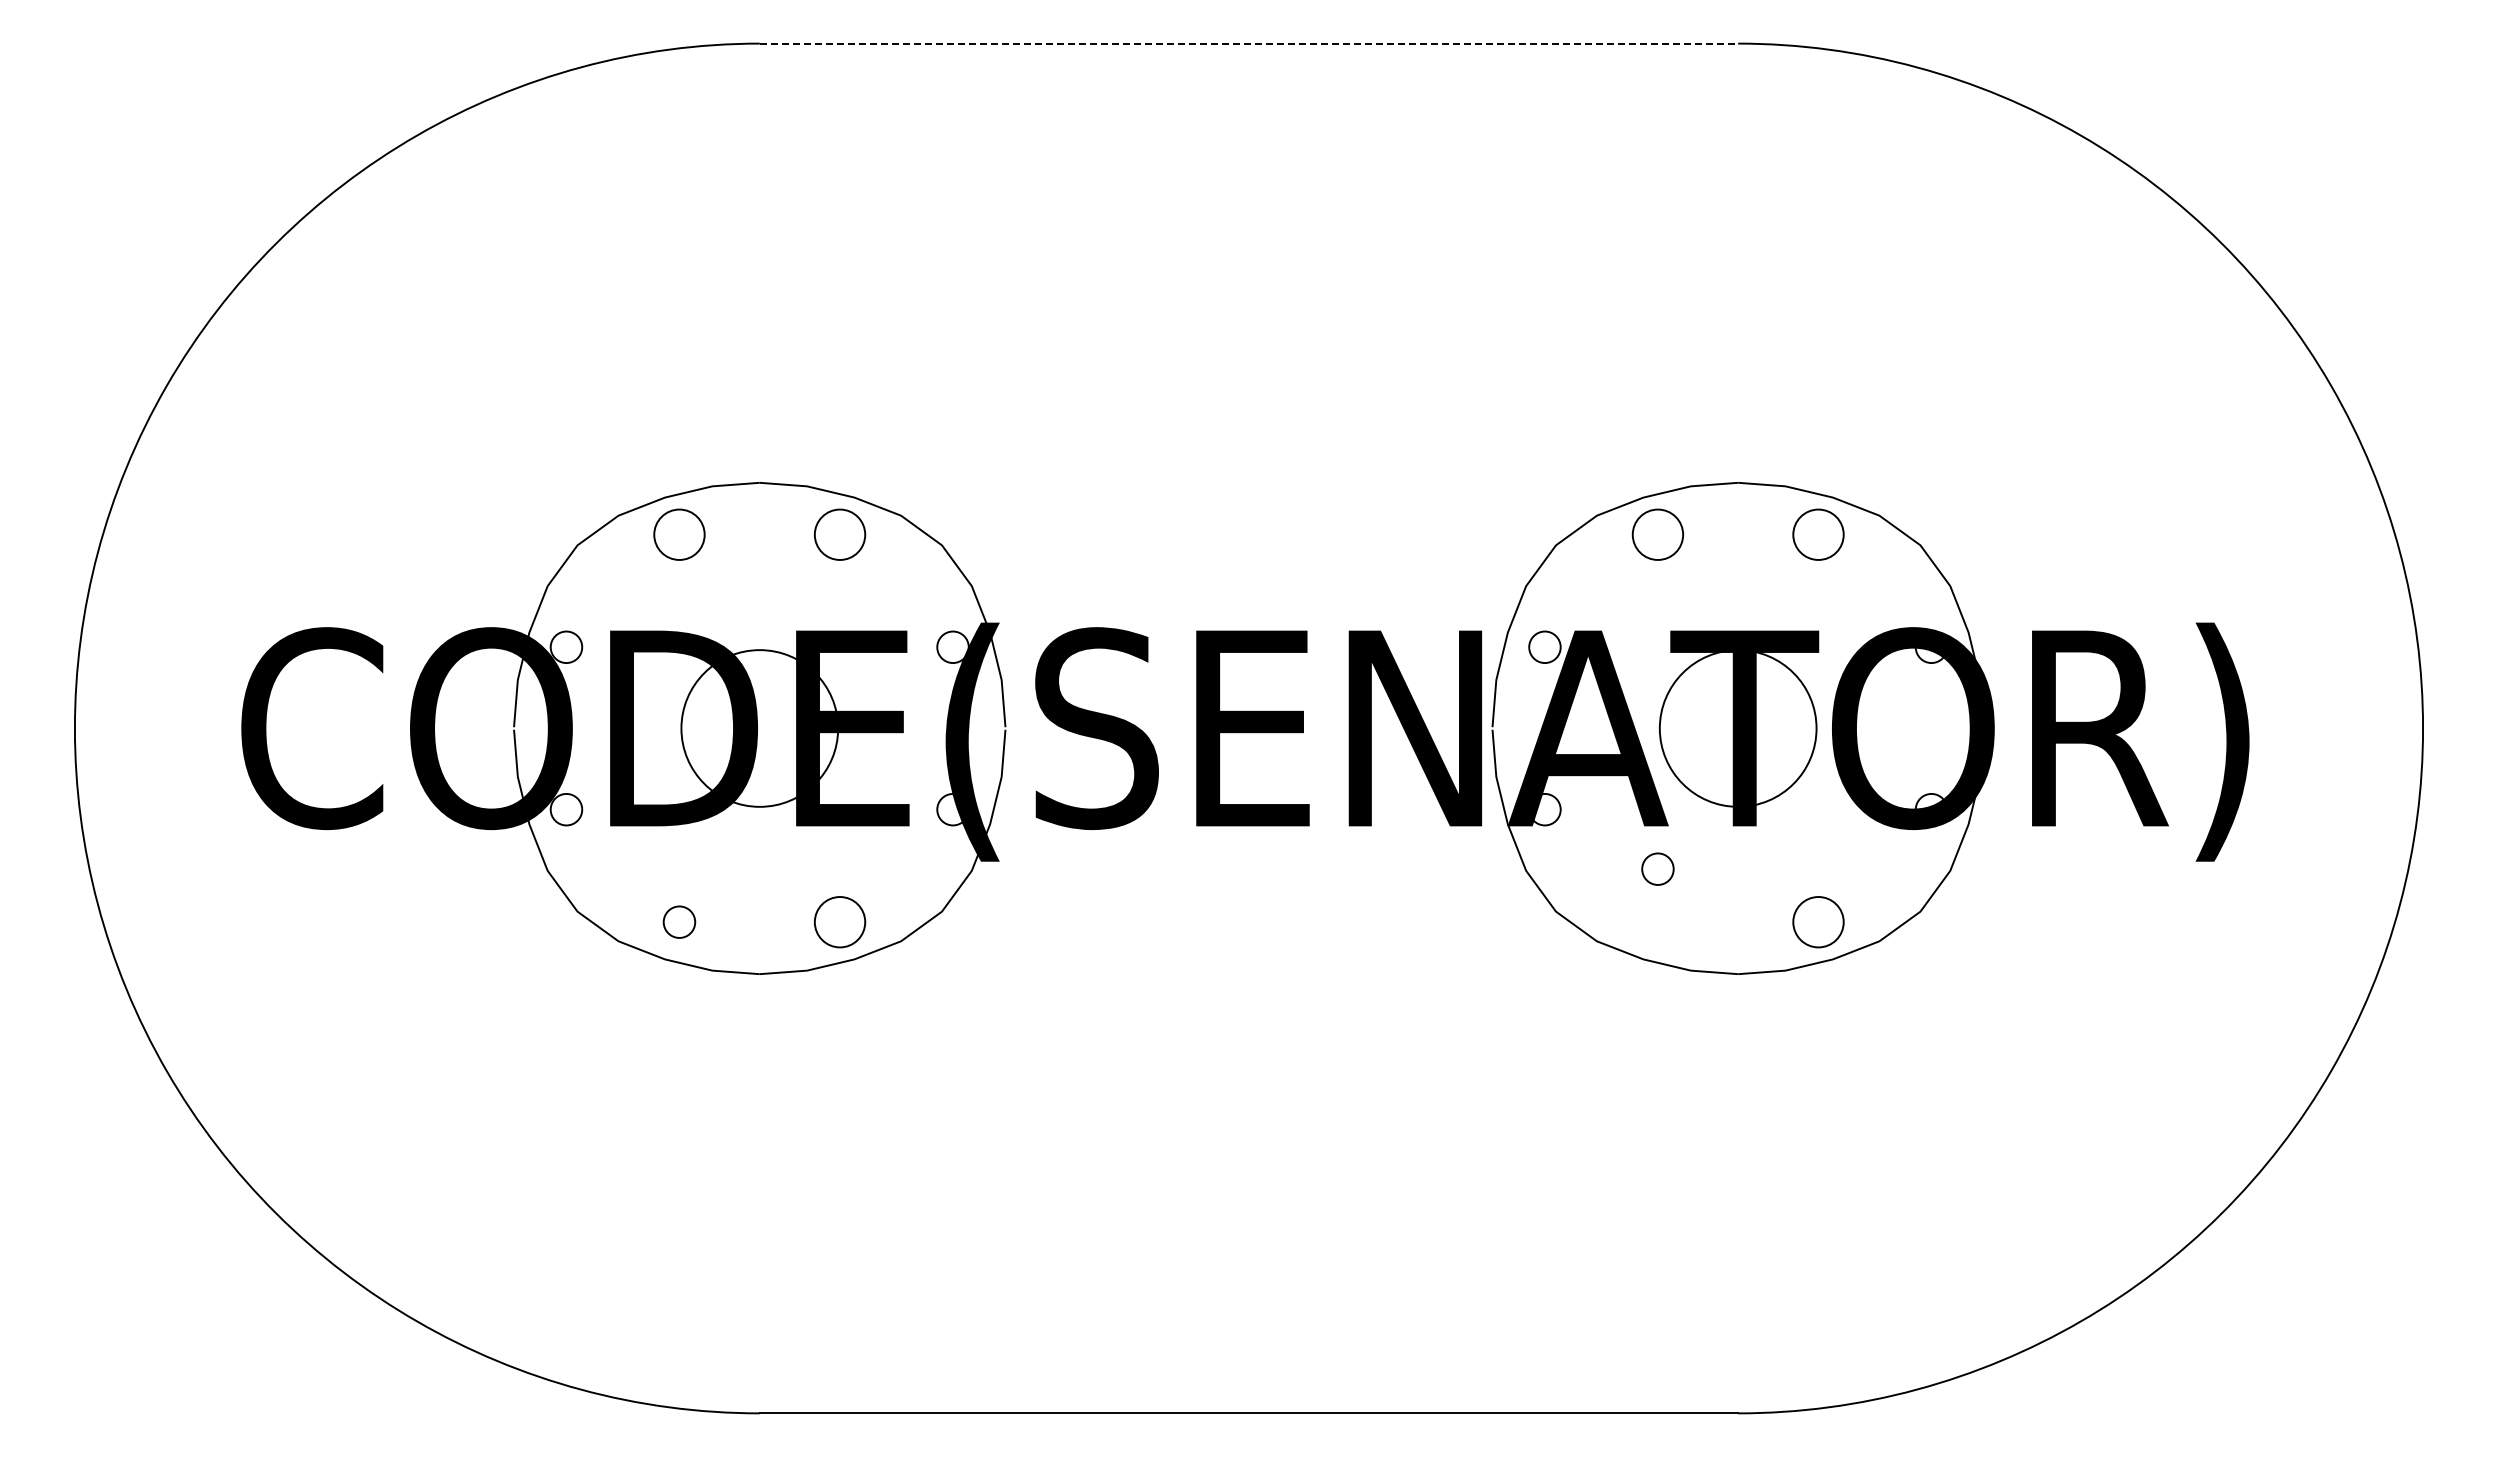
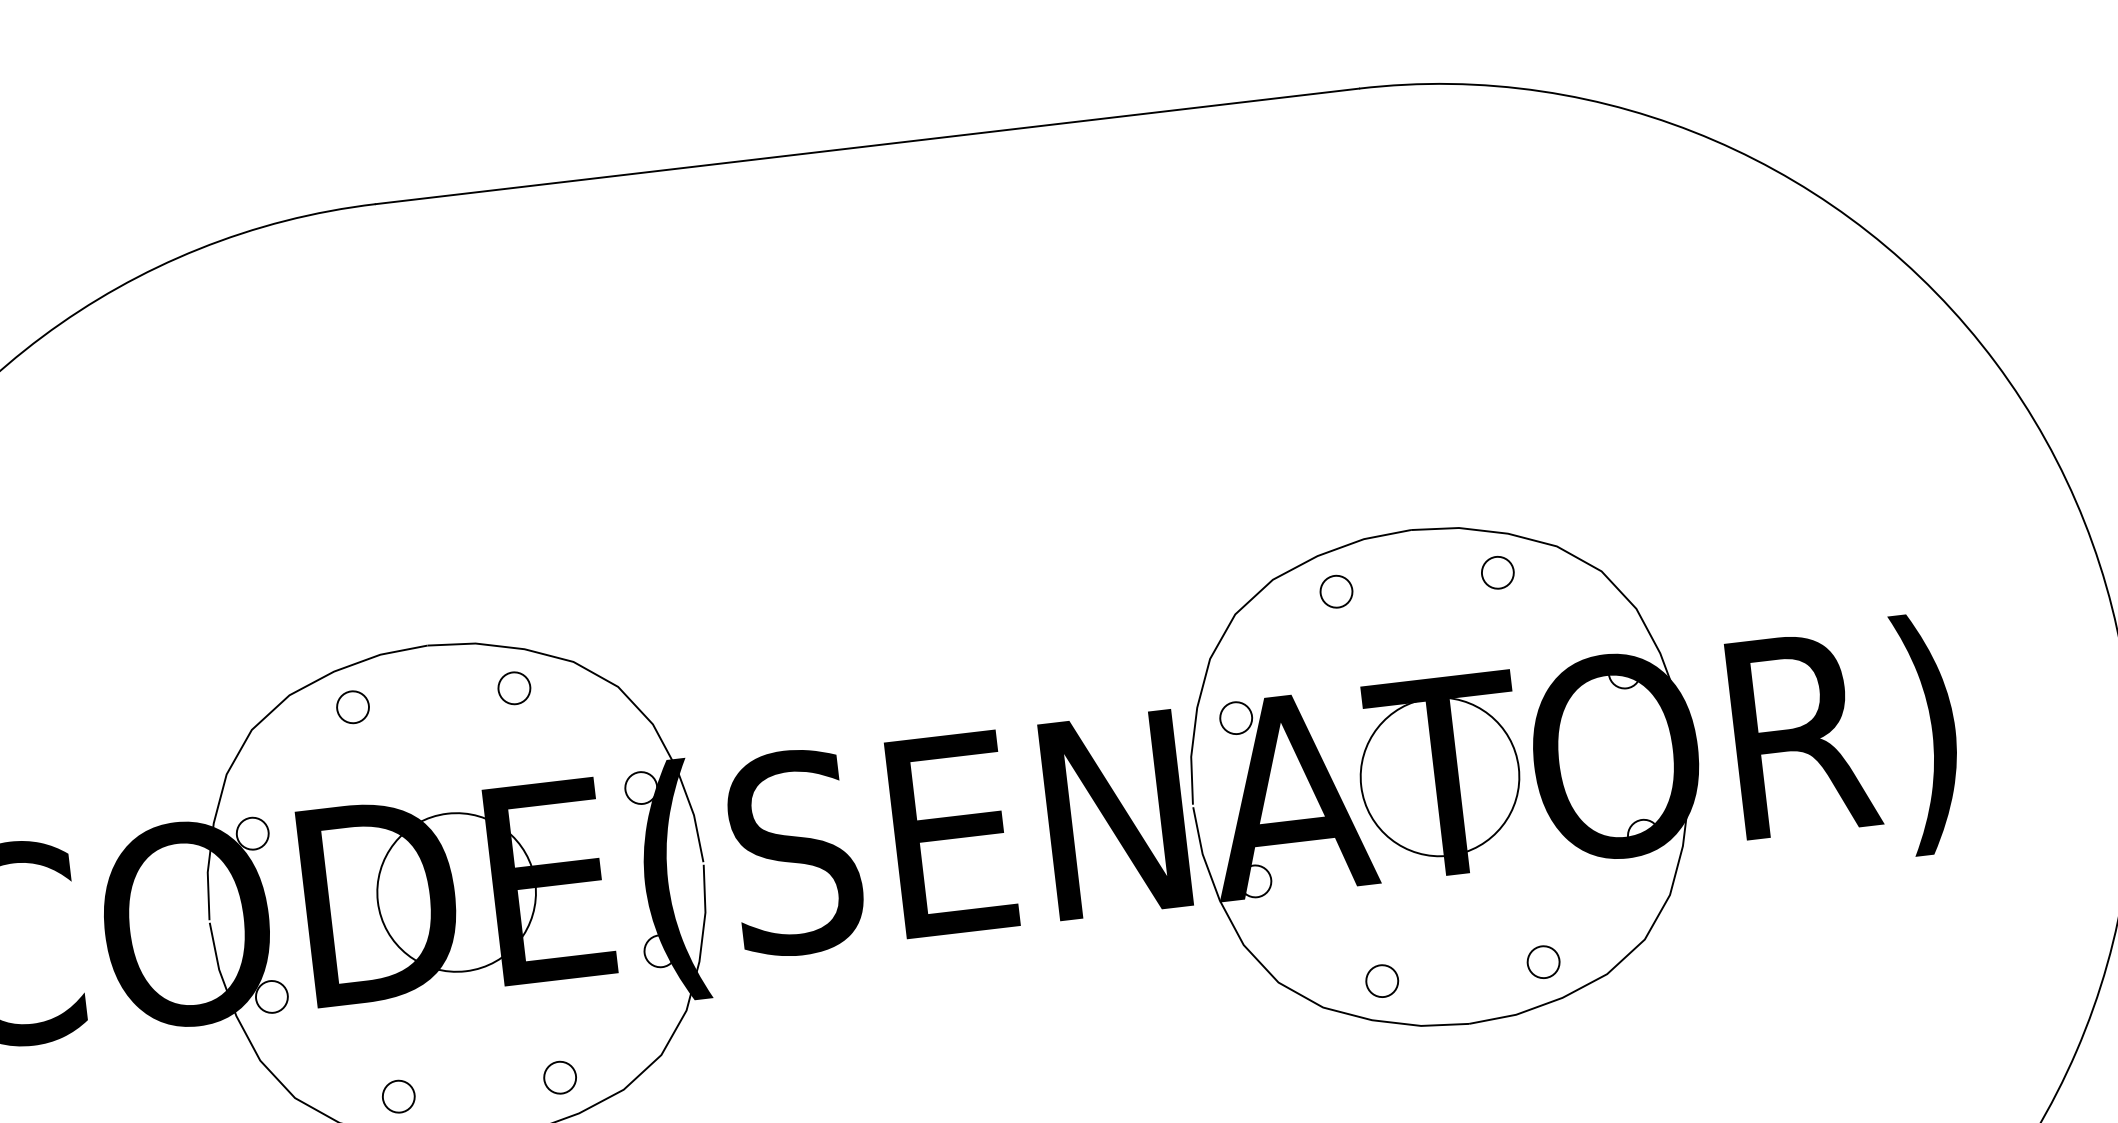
line: (1249, 43) -> (867, 146), dashed -> solid
circle: (679, 534) -> (353, 706), size x0.62
circle: (839, 534) -> (513, 688), size x0.62
circle: (1657, 534) -> (1336, 591), size x0.62
circle: (1818, 534) -> (1497, 572), size x0.62
circle: (1657, 868) -> (1381, 980), moved
circle: (839, 921) -> (559, 1077), size x0.62
circle: (1818, 921) -> (1543, 961), size x0.62

